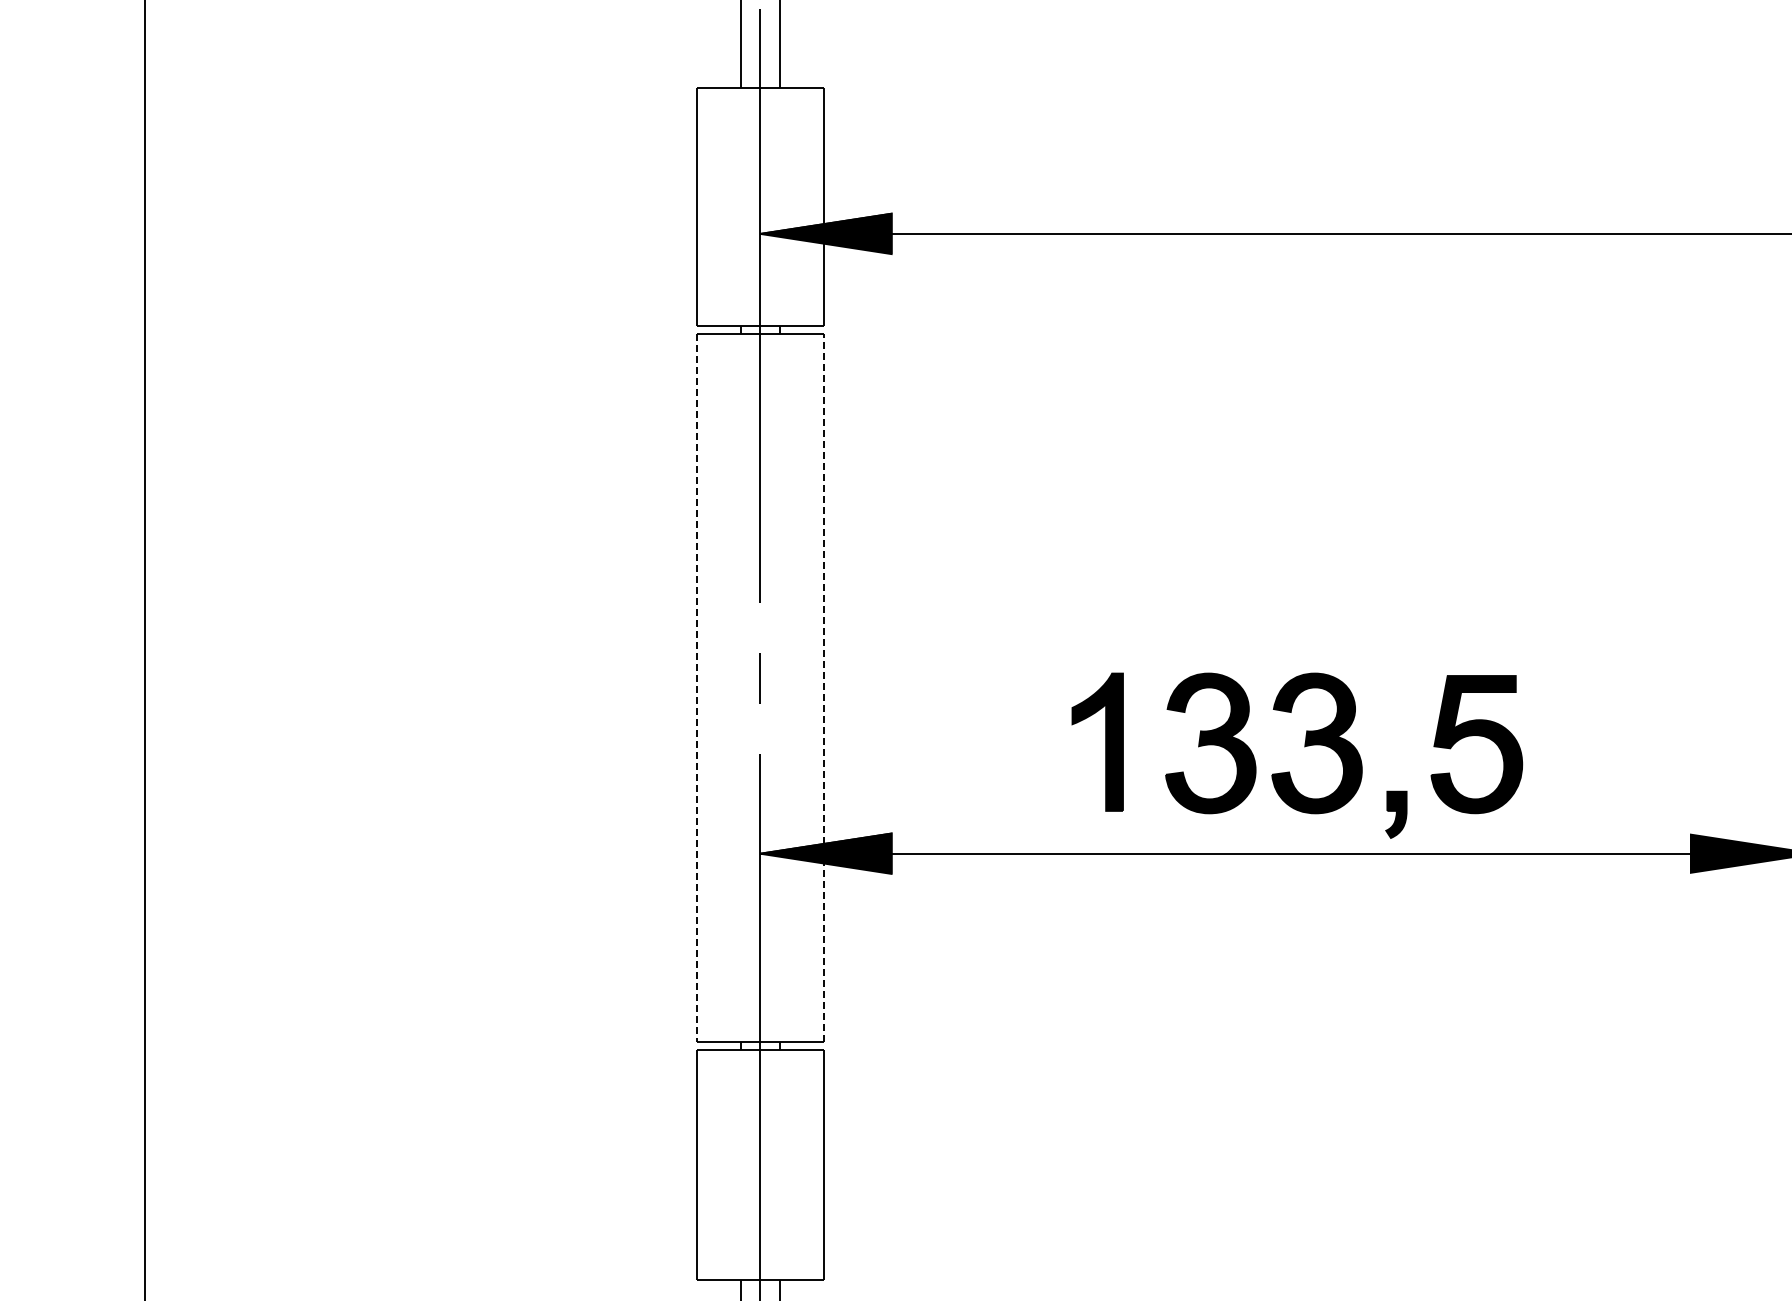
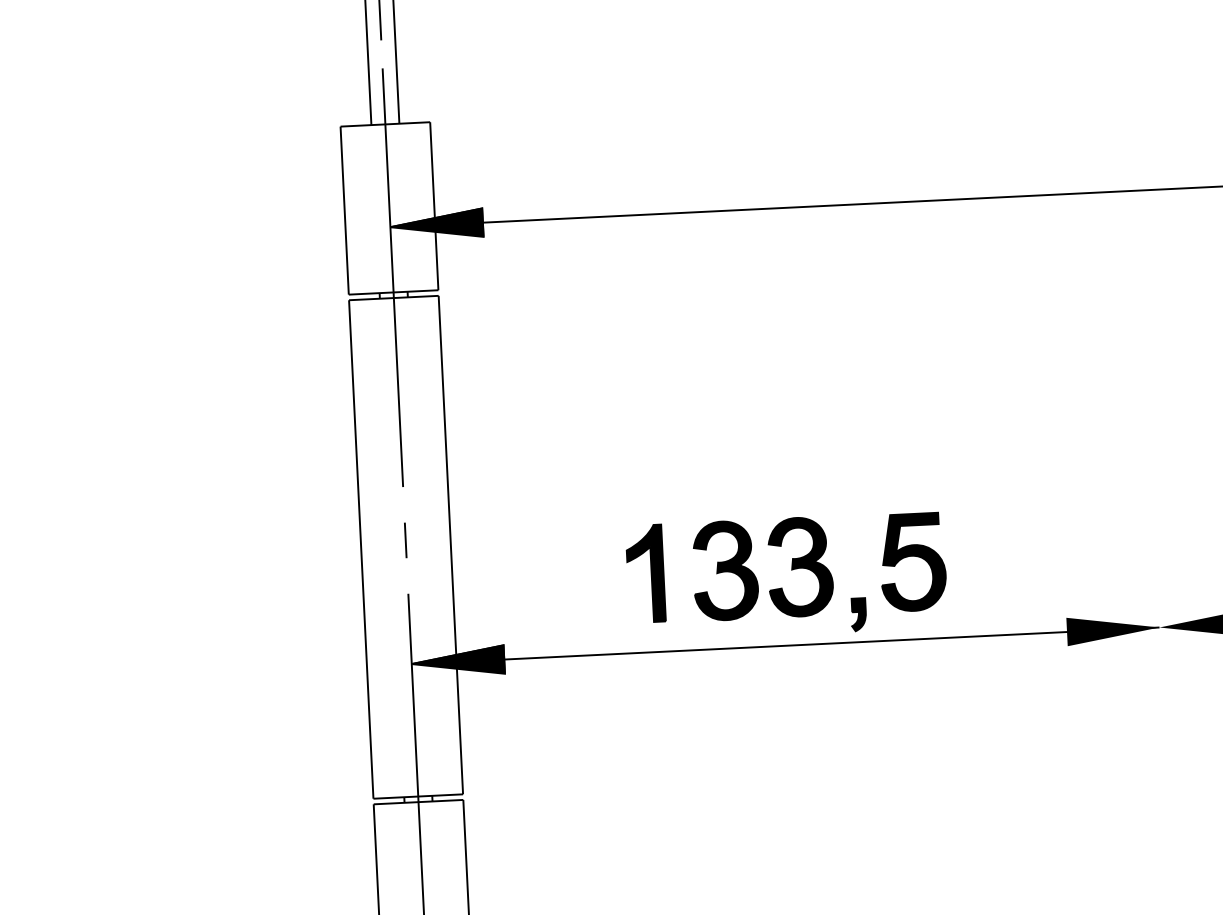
line: (696, 688) -> (361, 549), dashed -> solid
line: (823, 688) -> (450, 545), dashed -> solid

